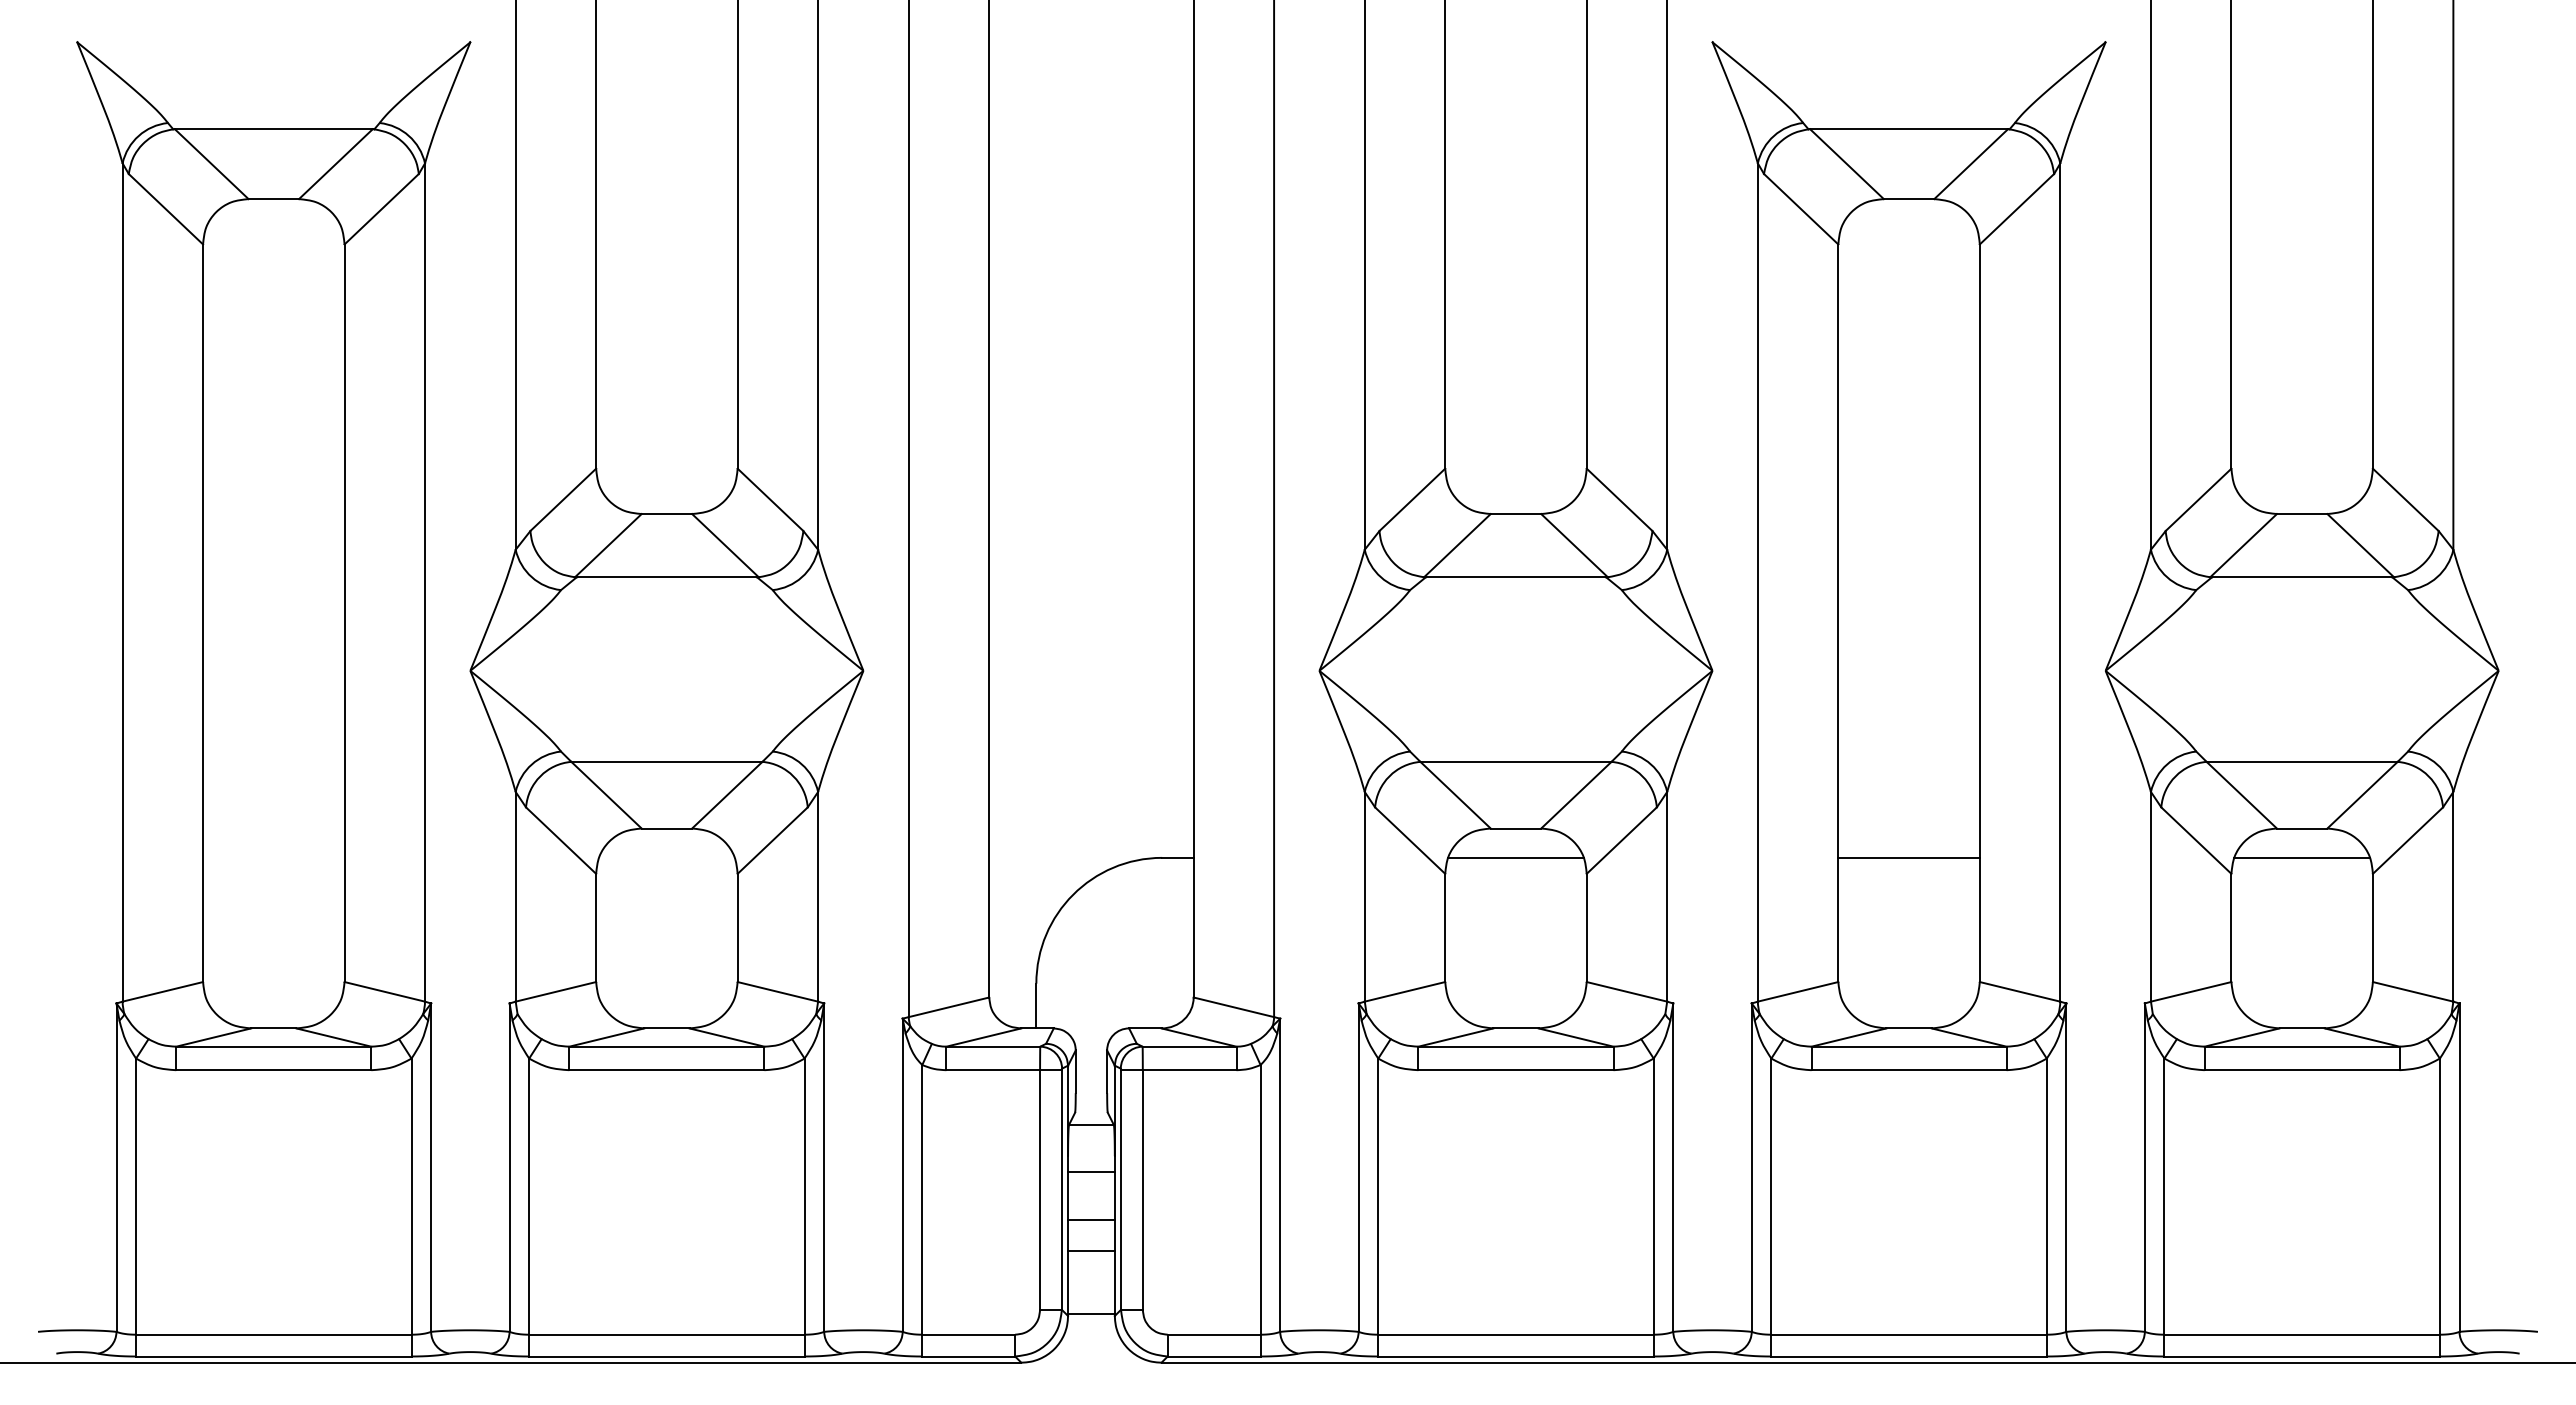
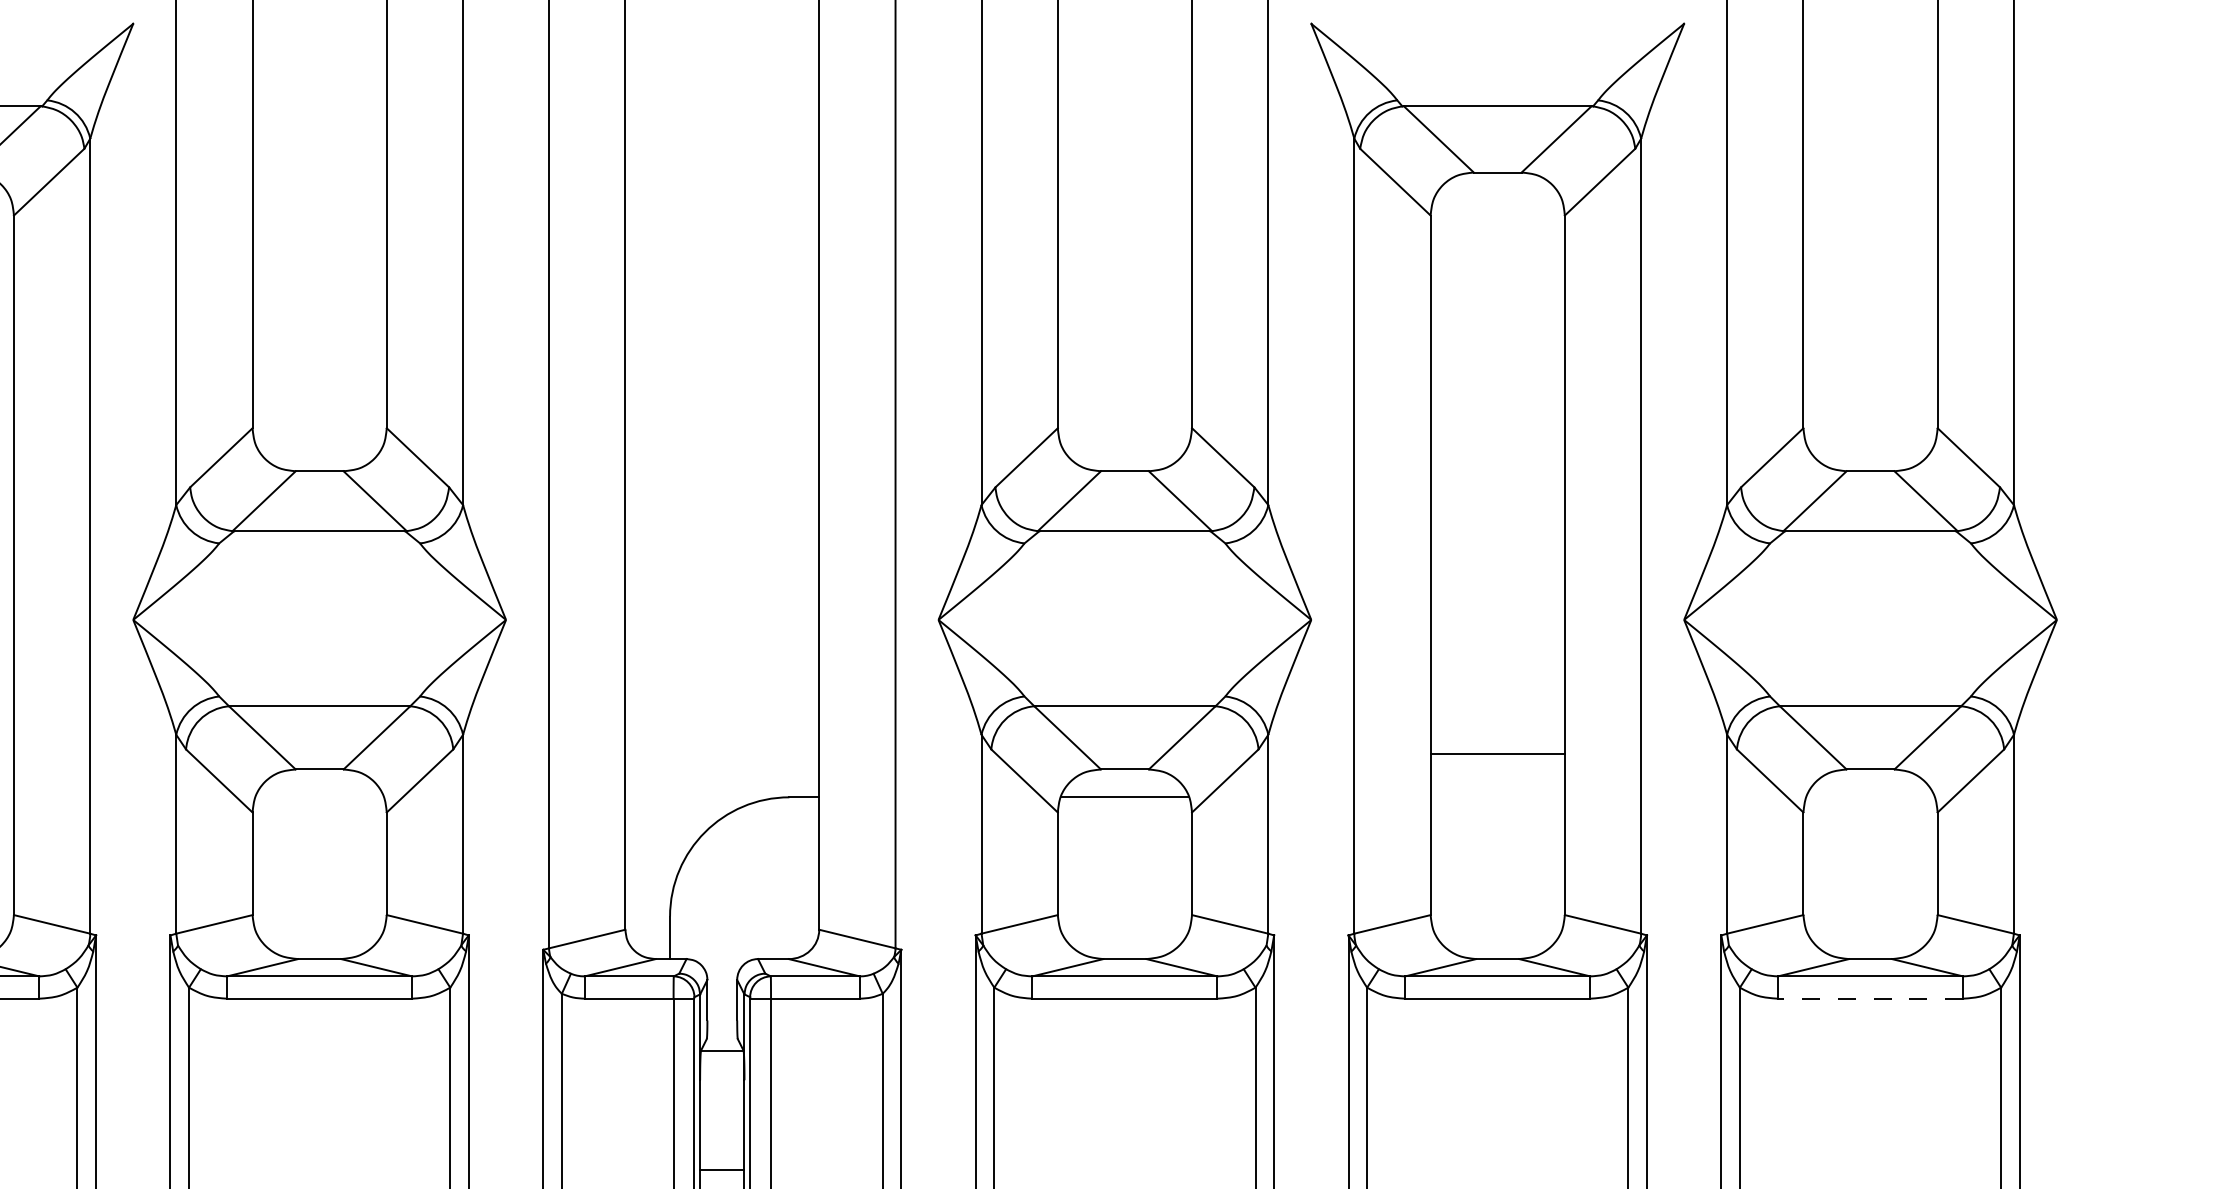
line: (1908, 857) -> (1497, 753), moved
line: (2301, 857) -> (1869, 796), removed
line: (2302, 1070) -> (1870, 998), solid -> dashed
line: (1091, 1172) -> (722, 1095), removed
line: (1091, 1219) -> (722, 1140), removed

